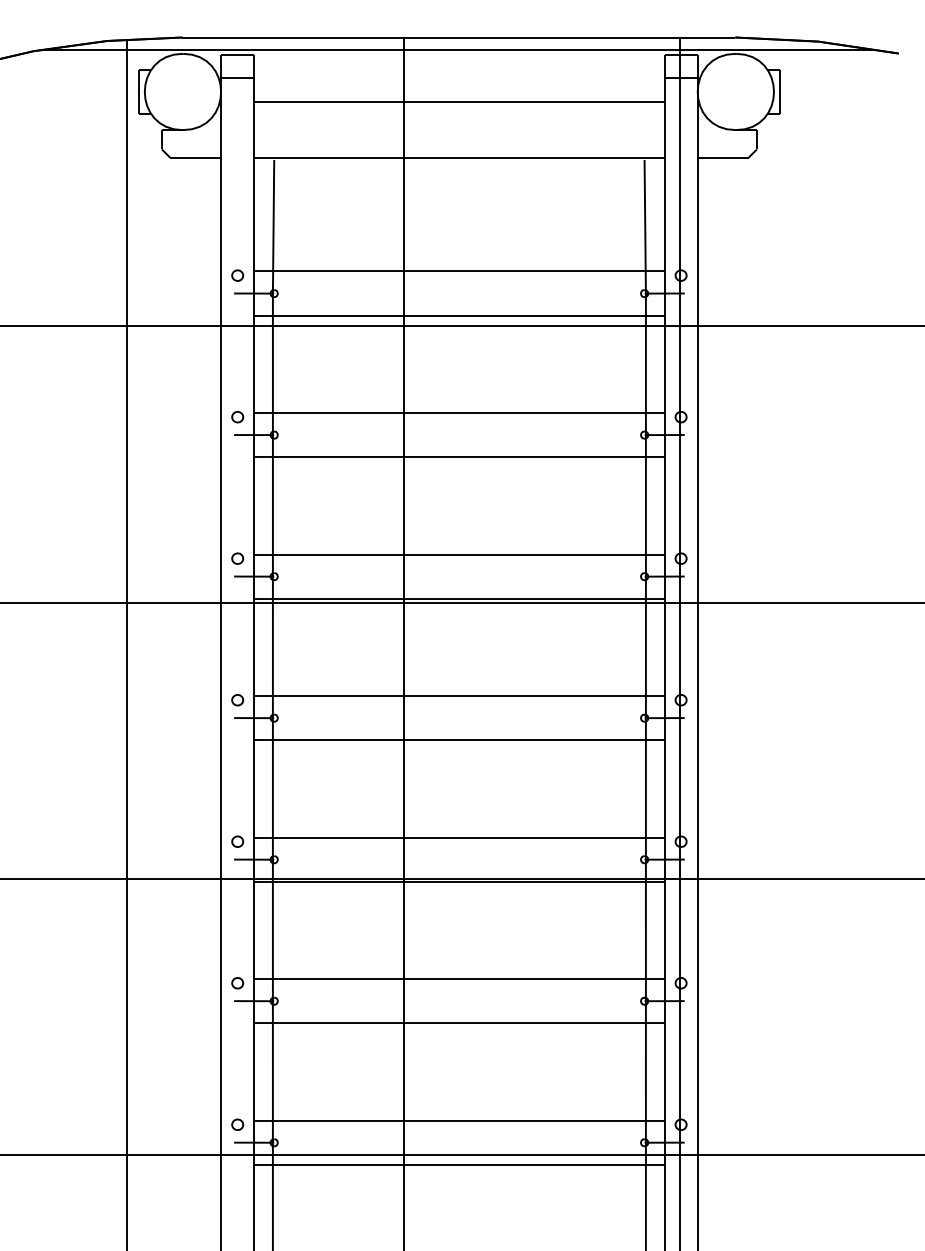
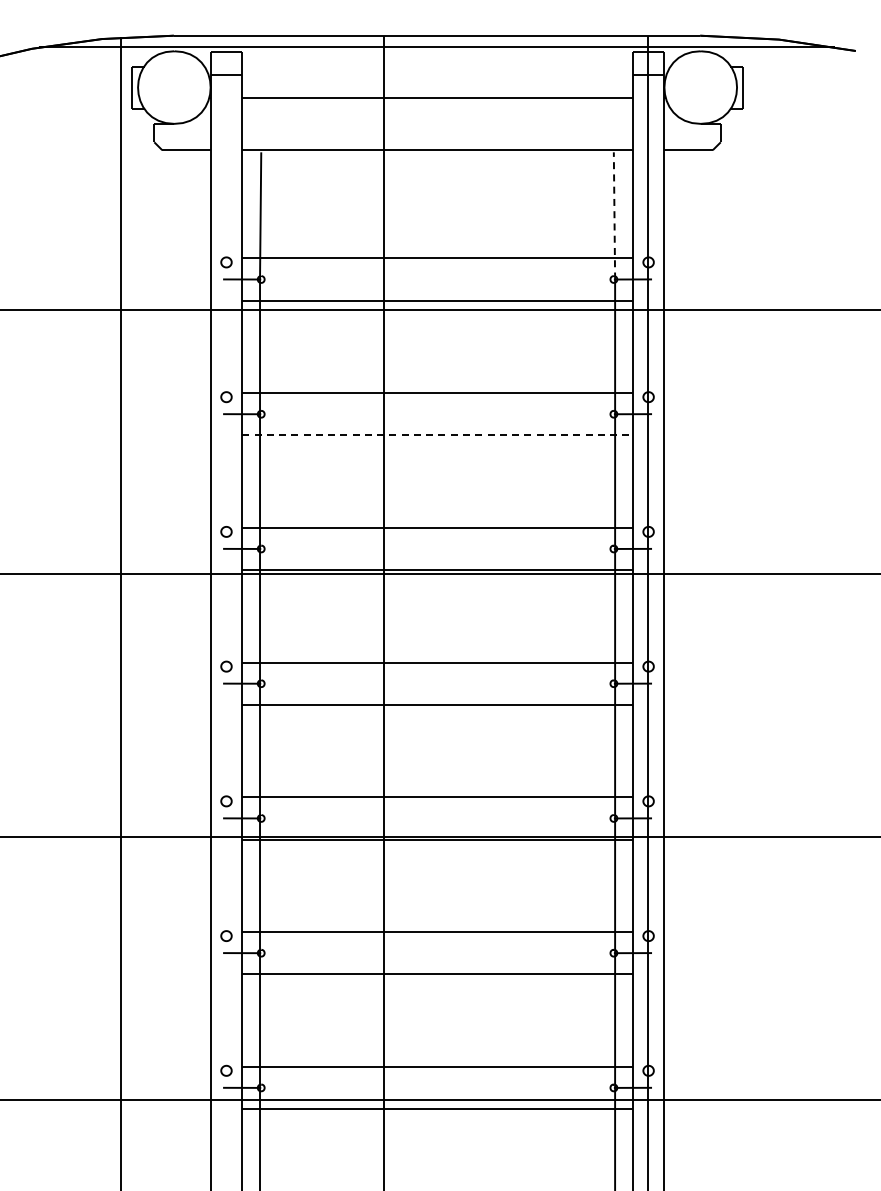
line: (645, 226) -> (614, 215), solid -> dashed
line: (460, 457) -> (438, 435), solid -> dashed

